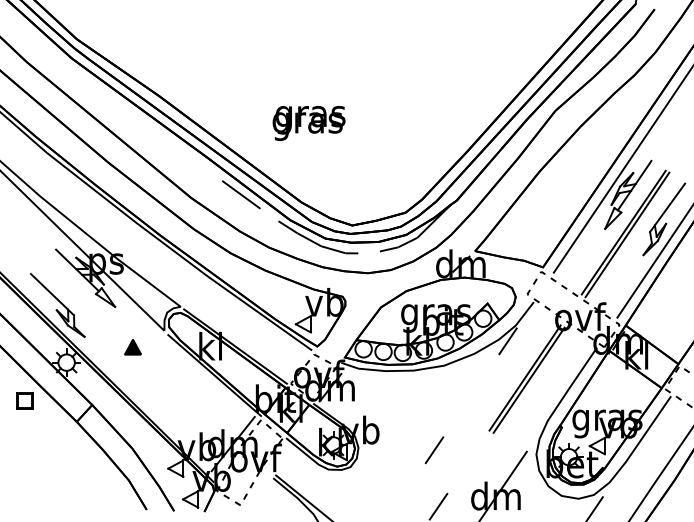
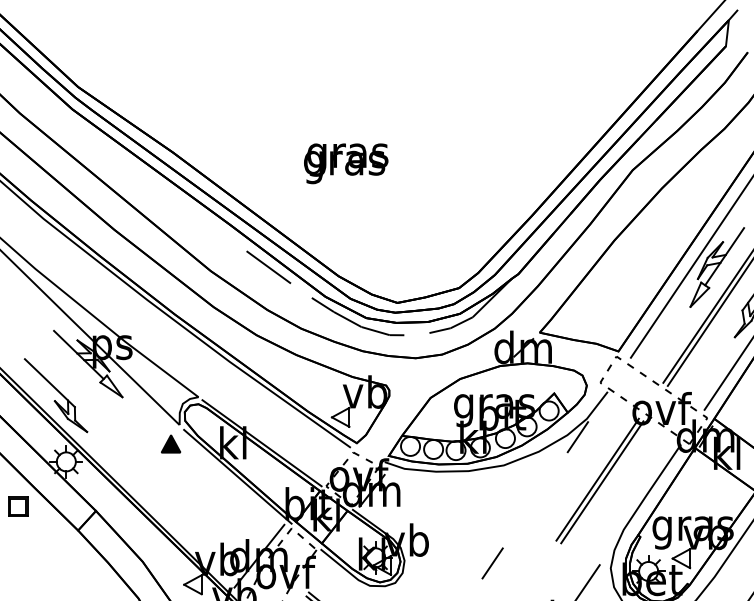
text: (308, 123) -> (345, 163), moved
part: (132, 347) -> (170, 444), moved

